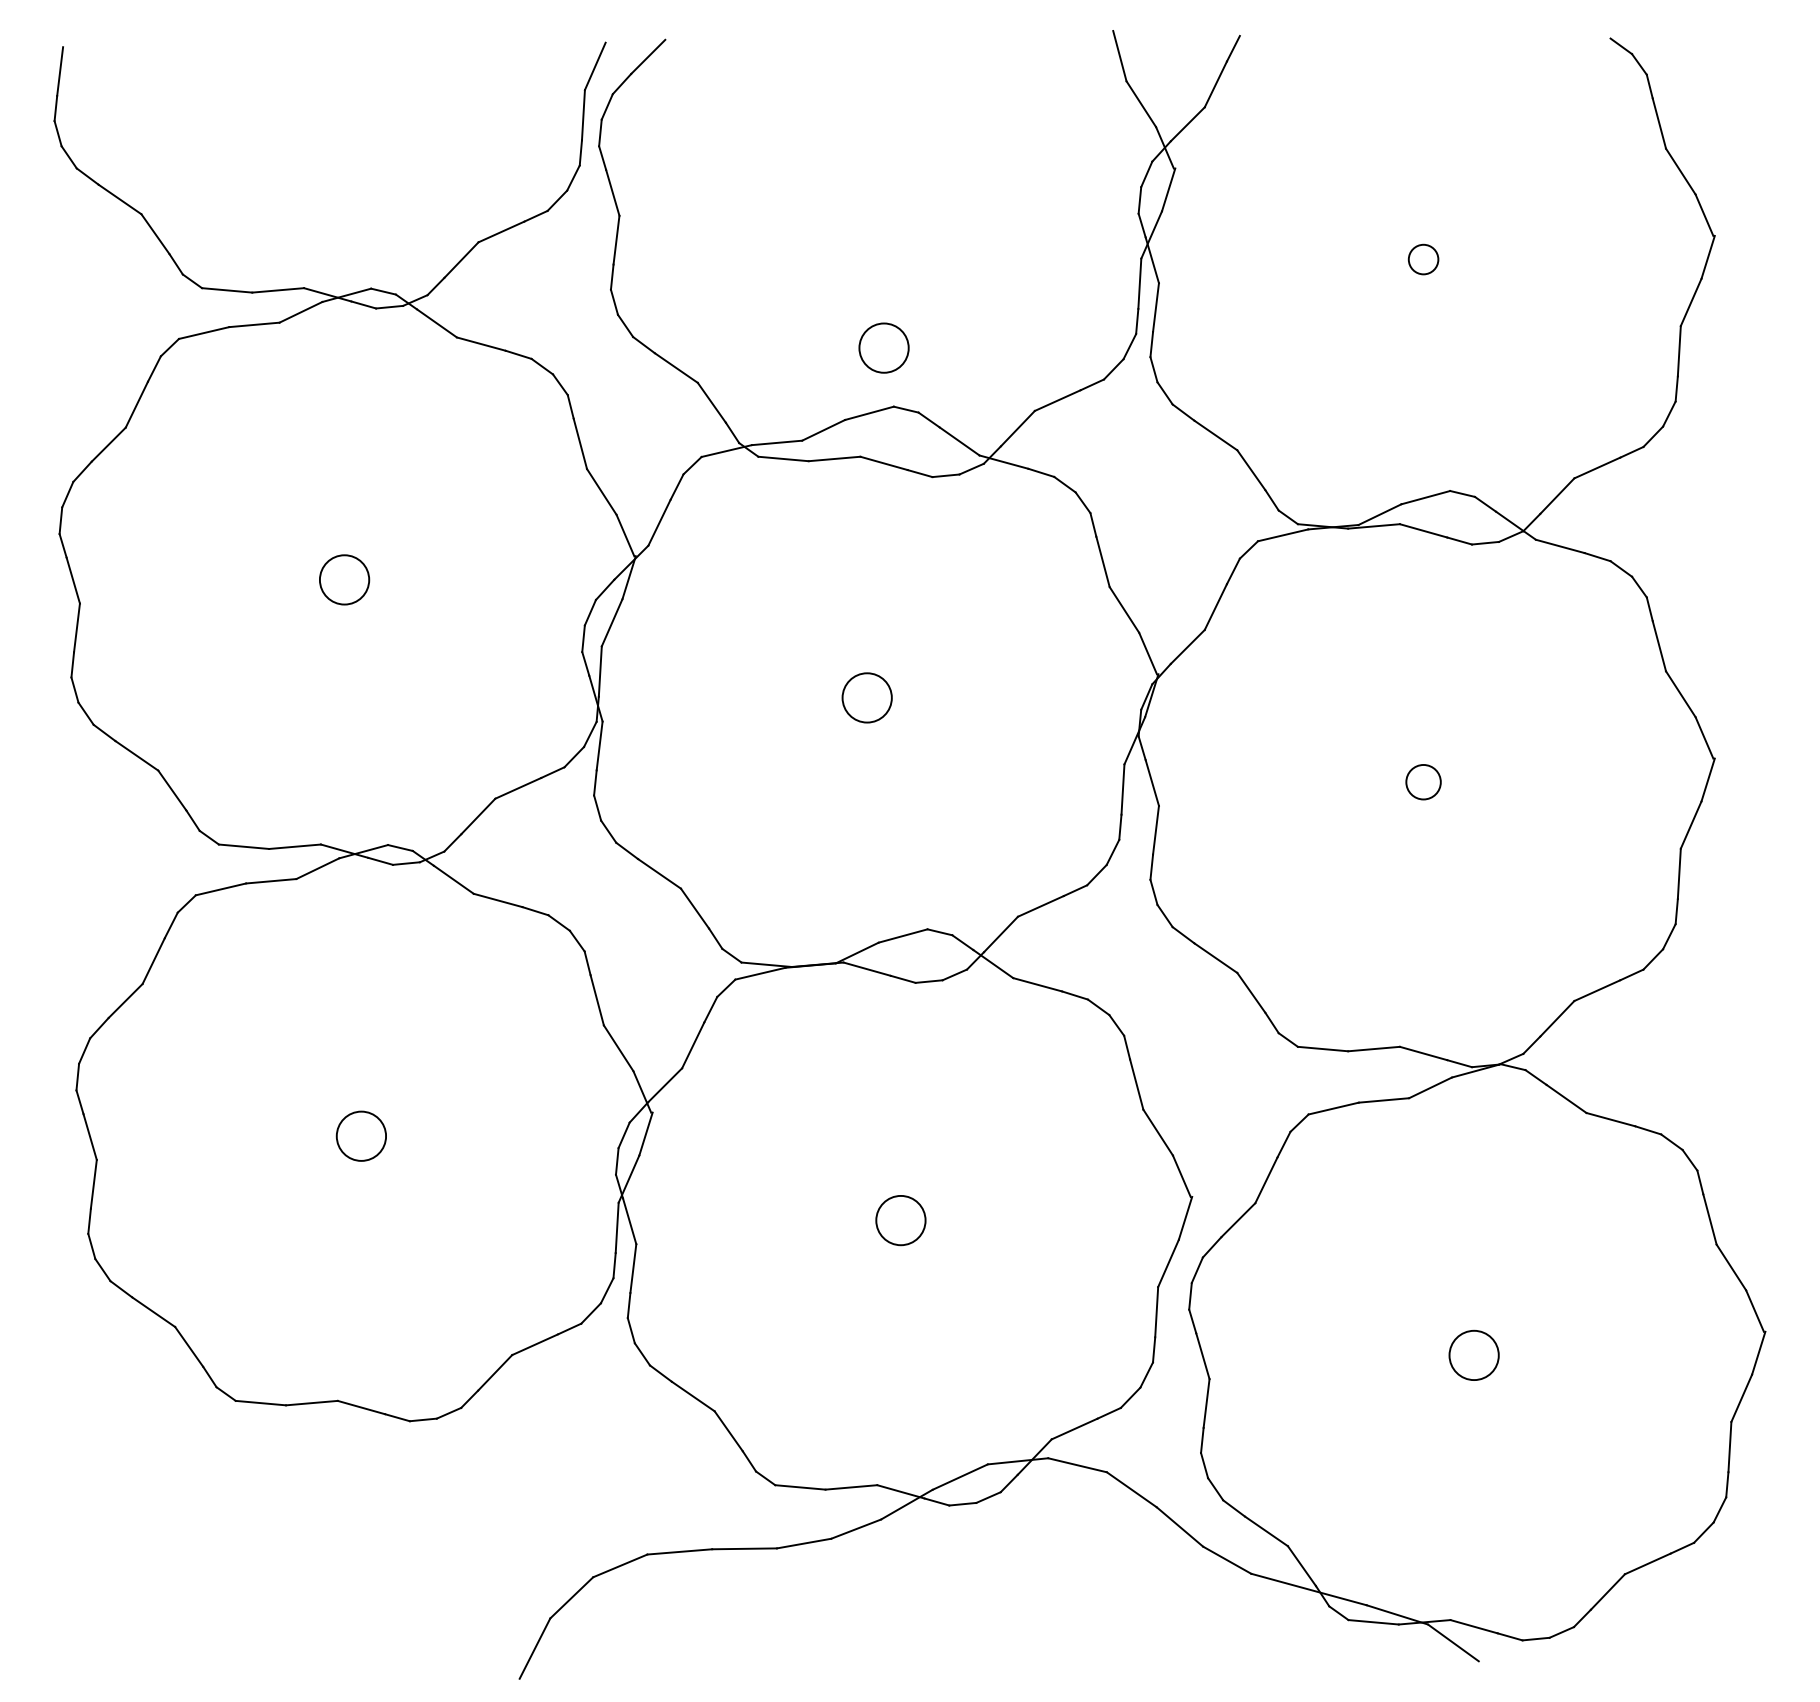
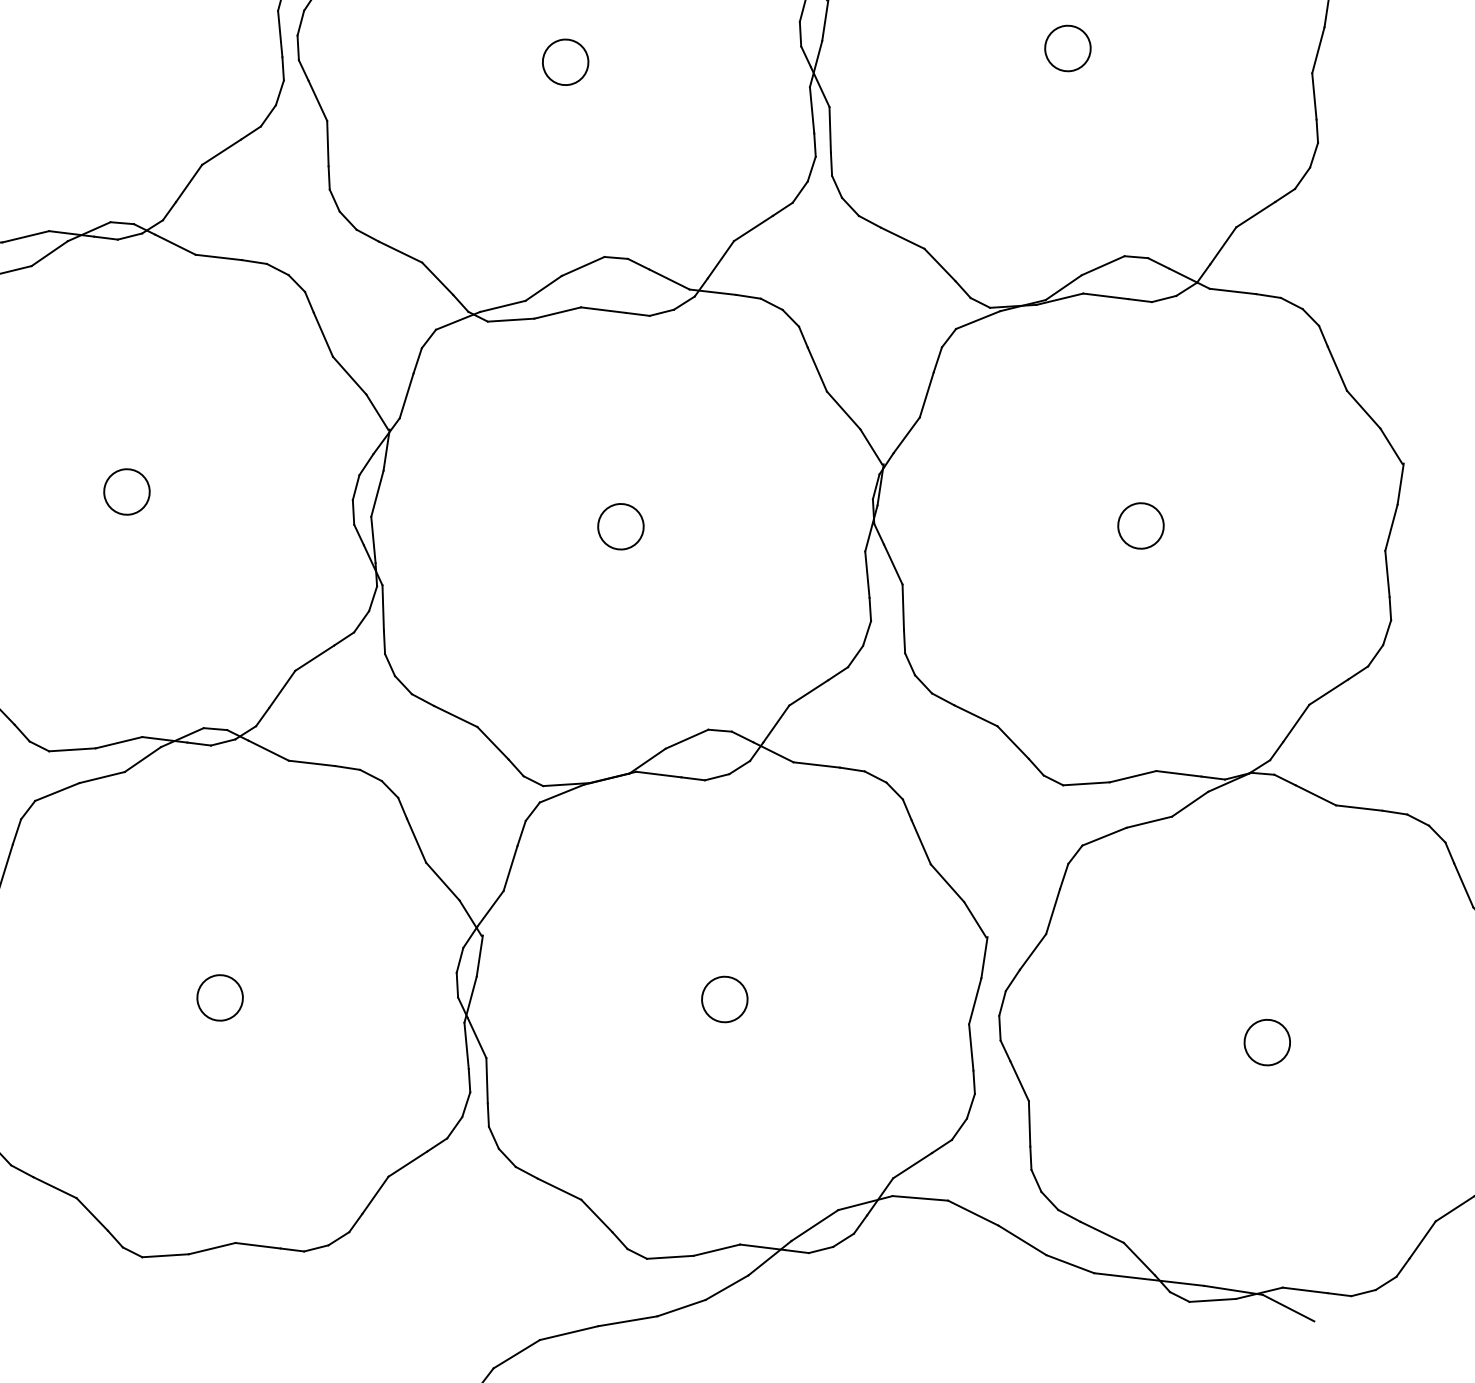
circle: (1423, 259) -> (1067, 48), size x1.67
circle: (883, 347) -> (565, 61), moved
circle: (1423, 781) -> (1140, 525), size x1.43

